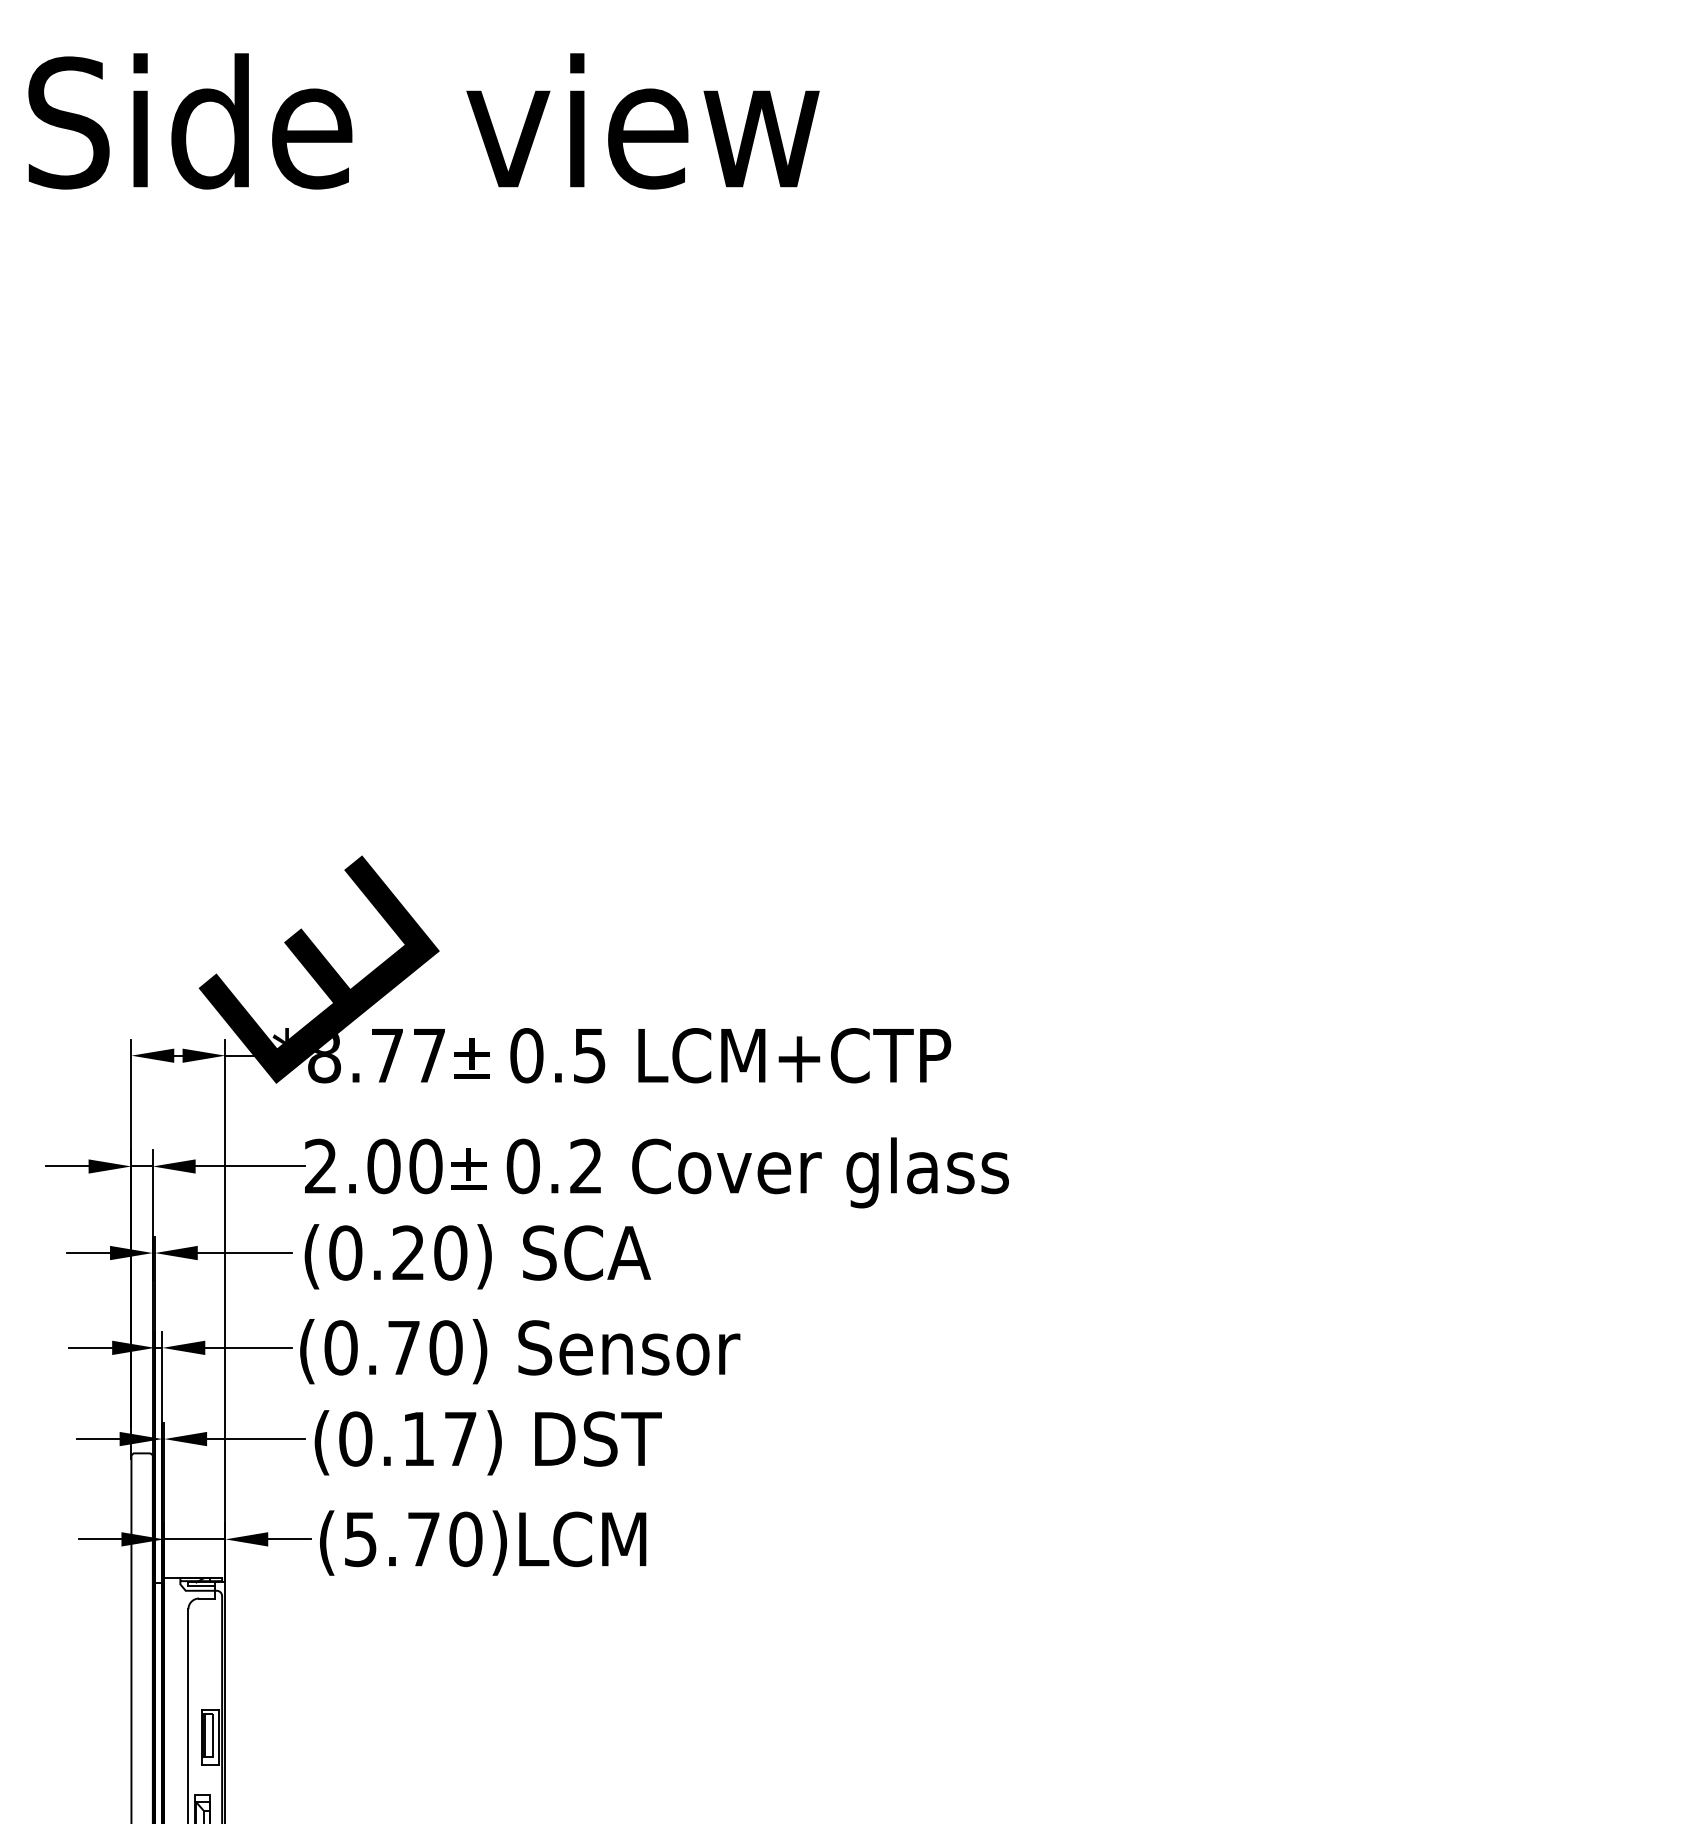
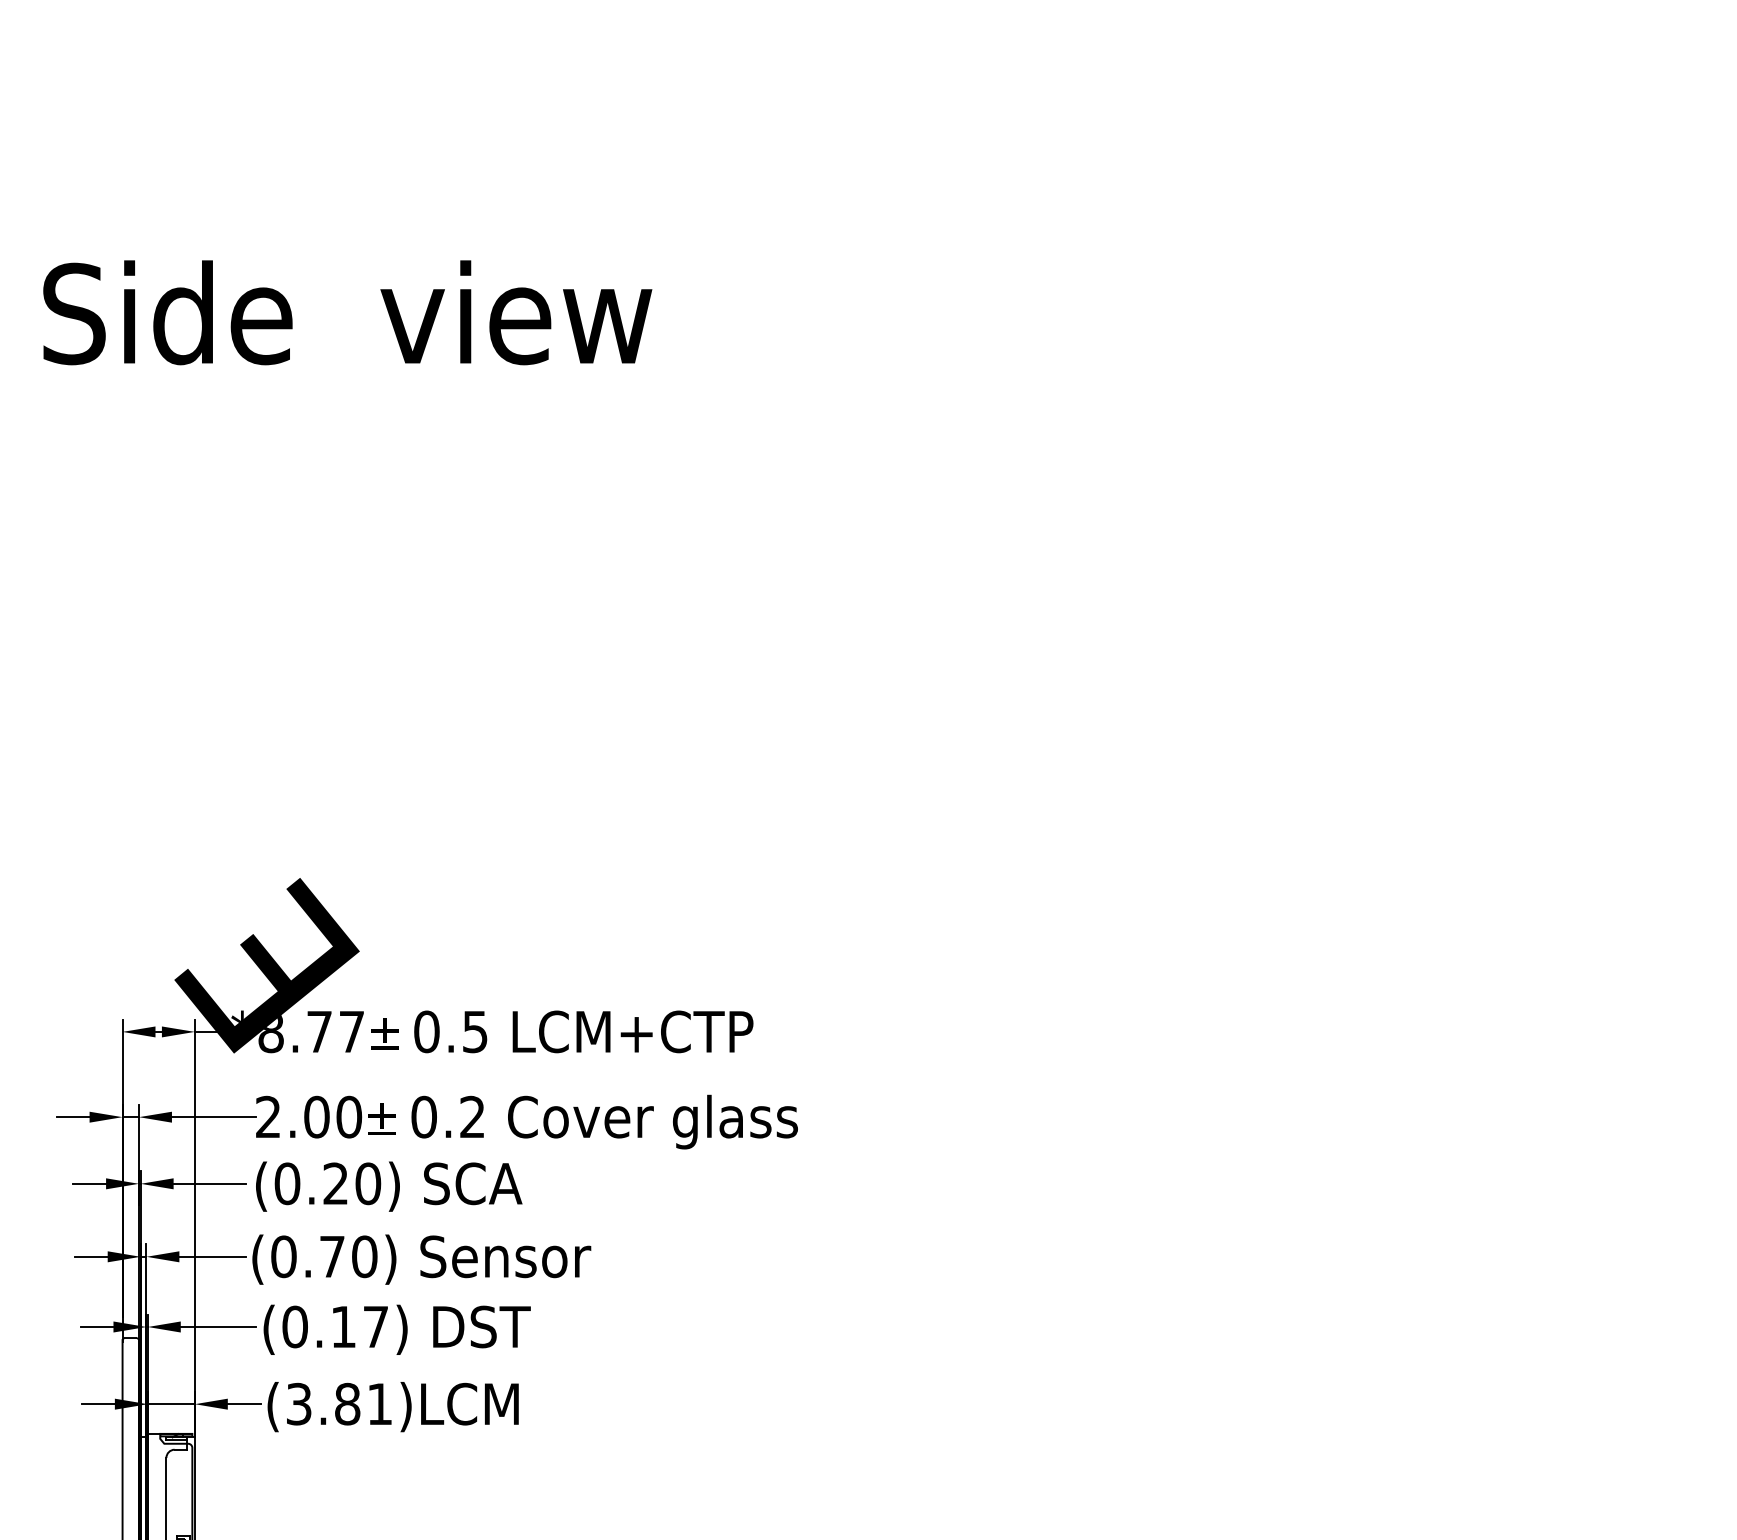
text: (413, 1538) -> (339, 1403), (5.70)LCM -> (3.81)LCM

